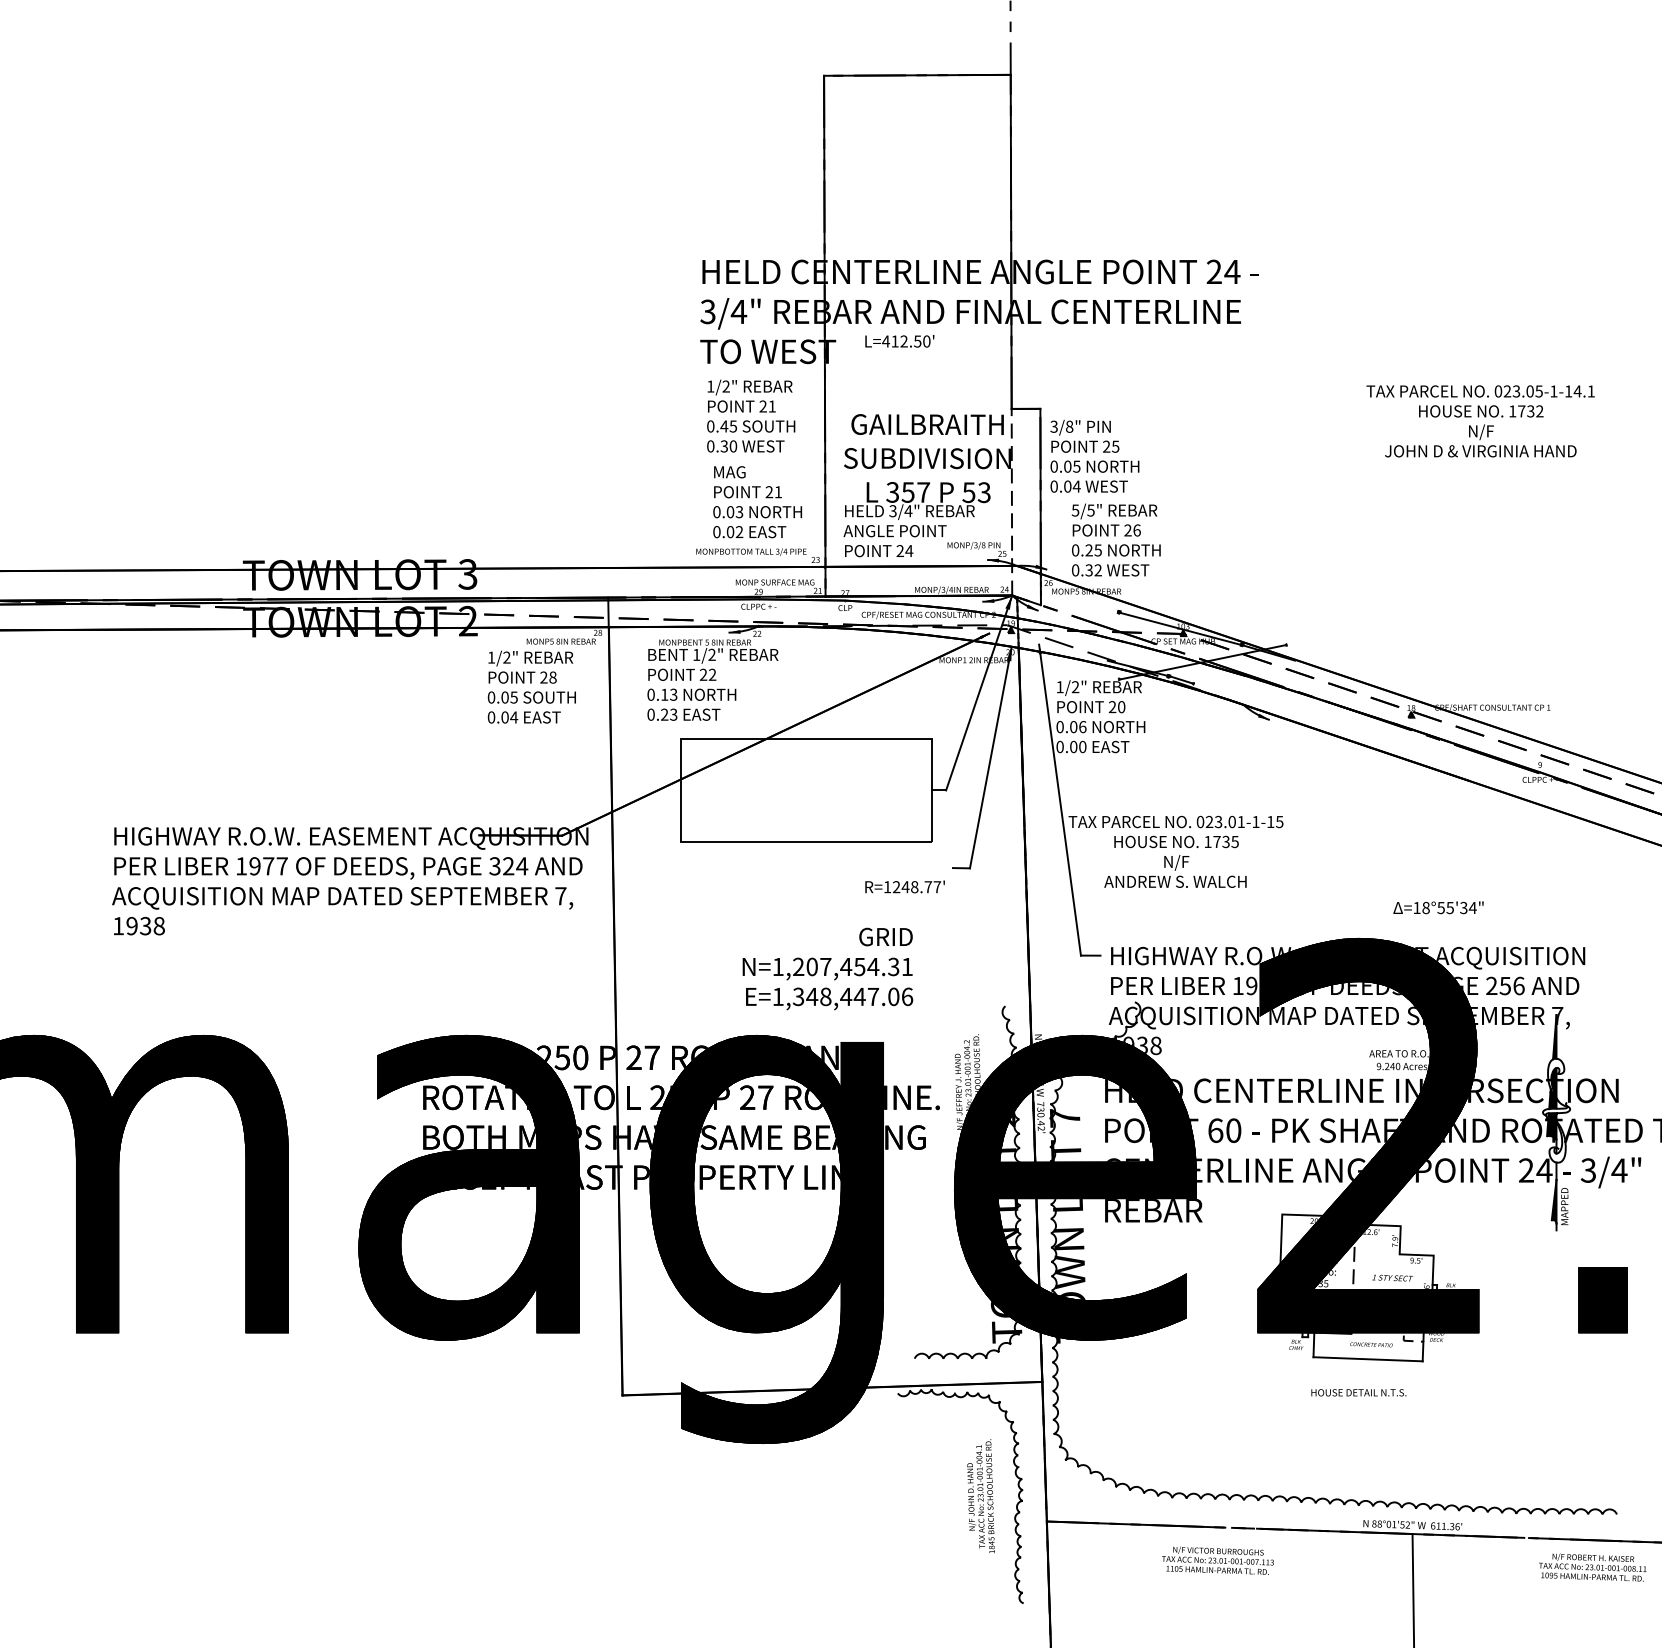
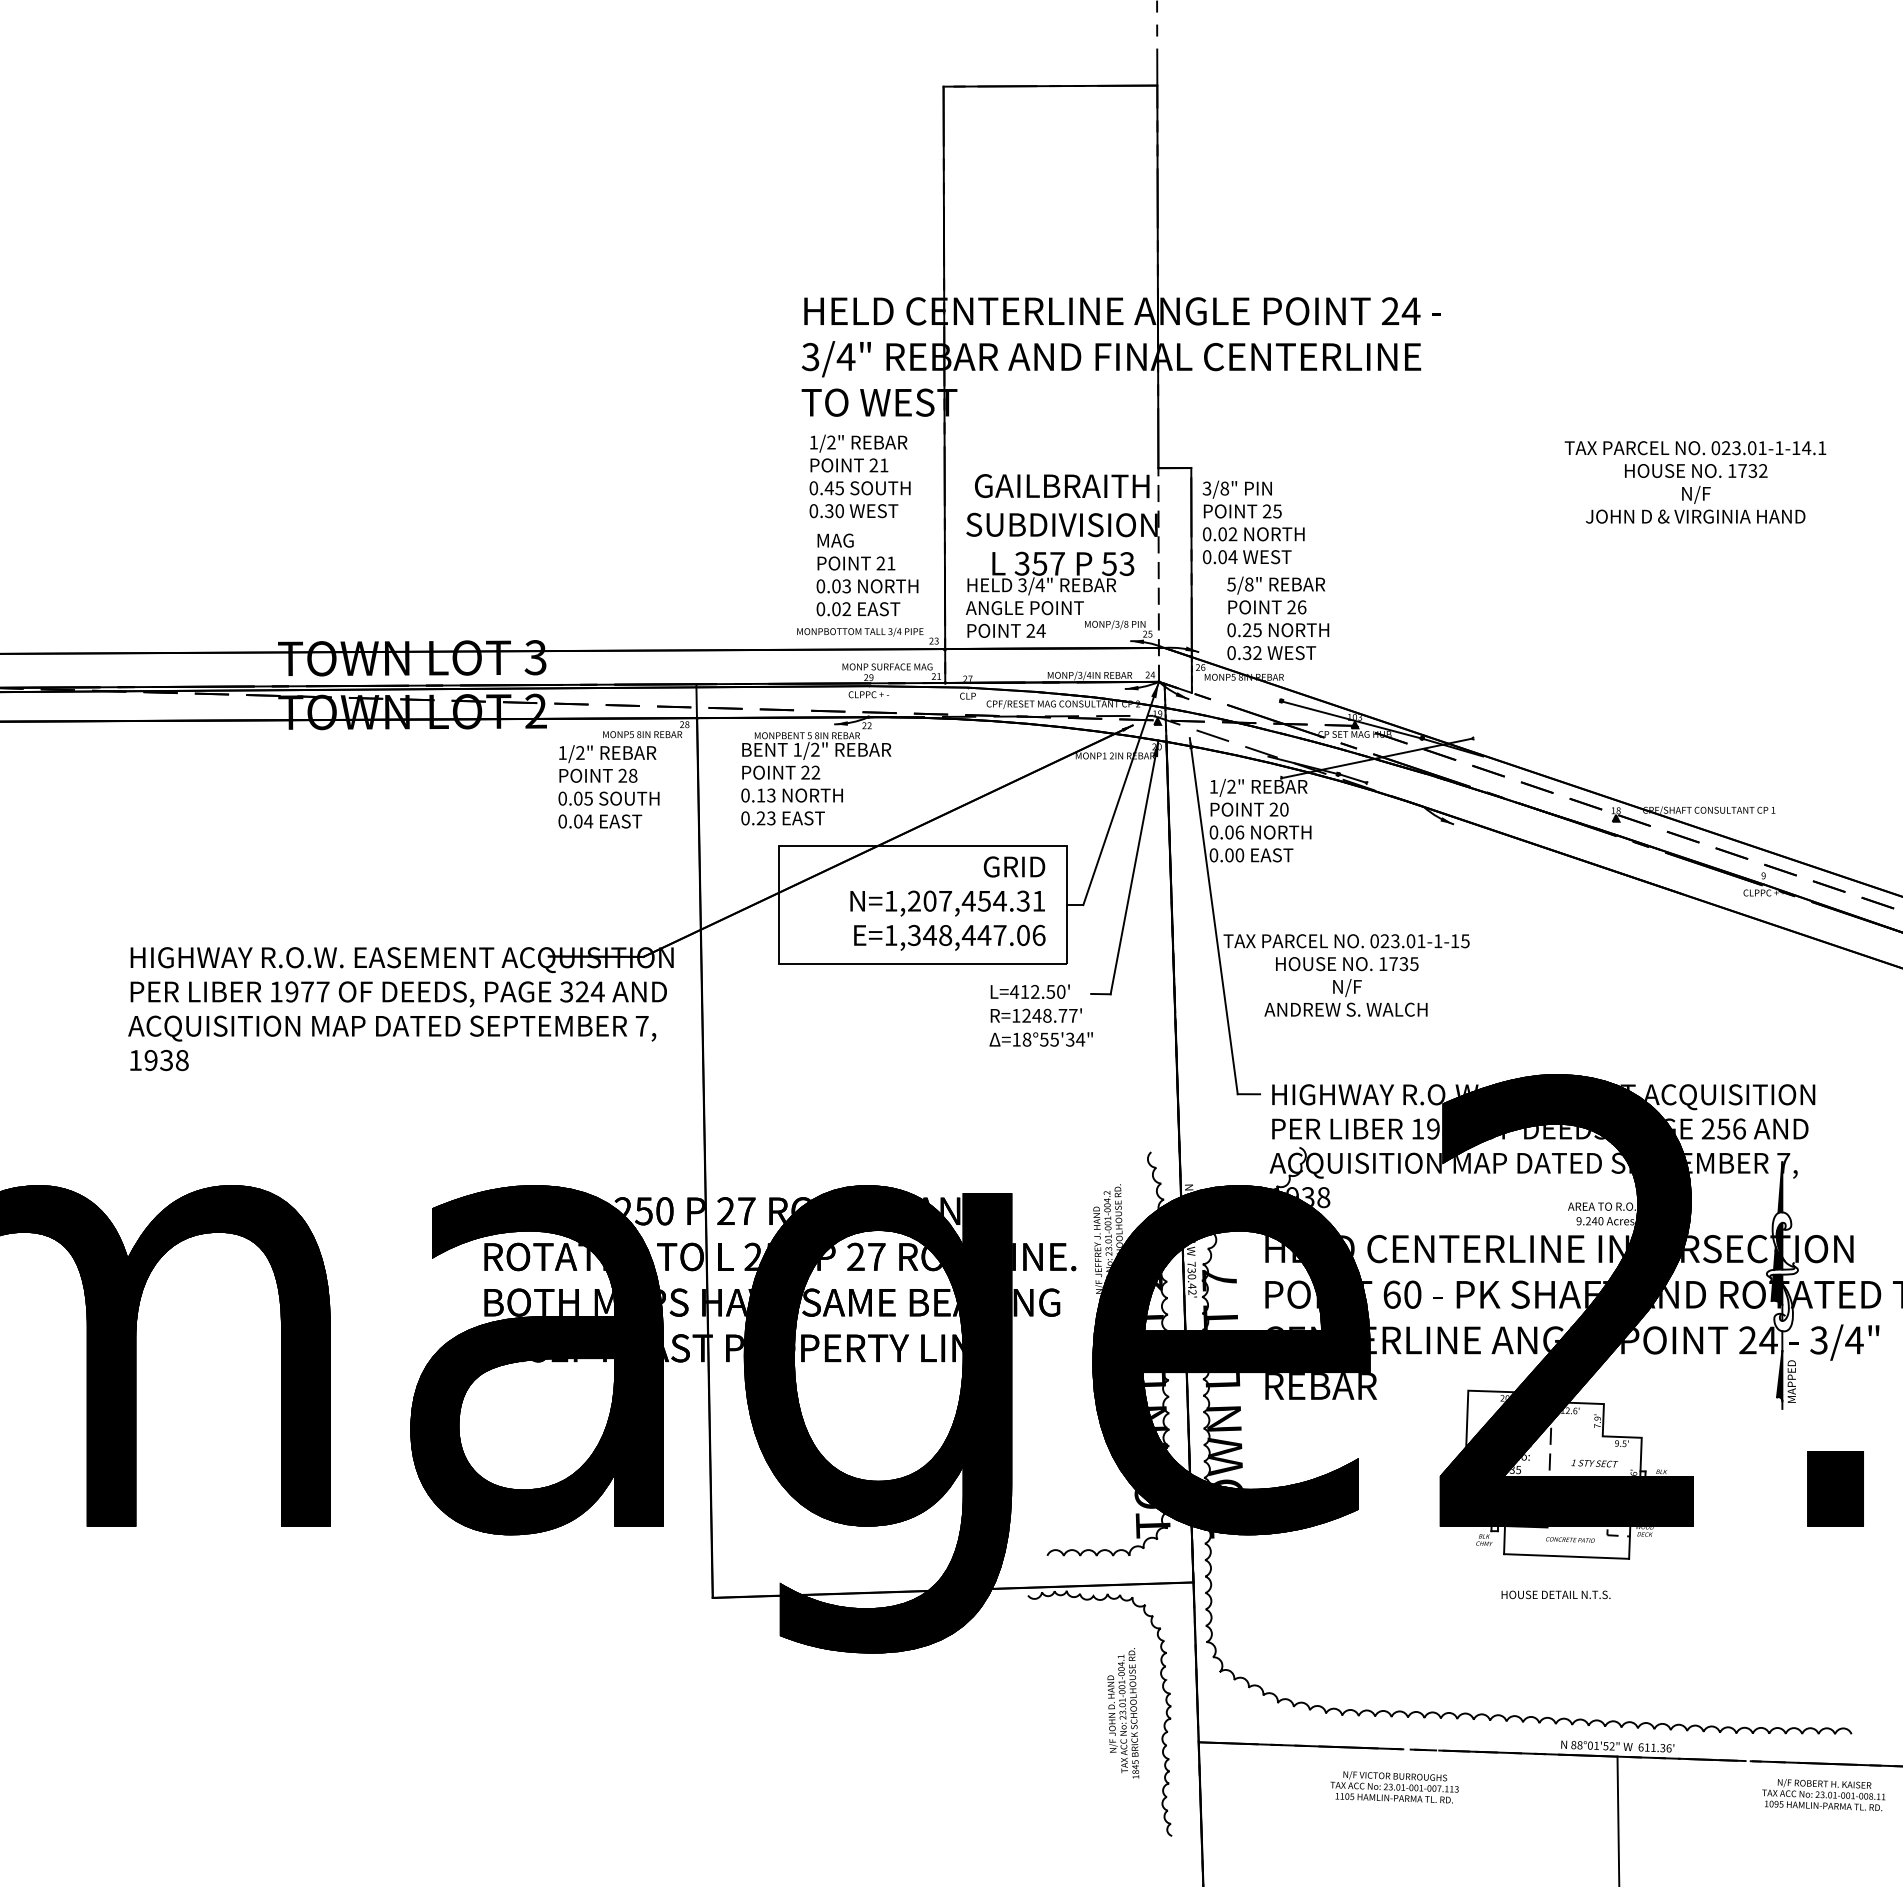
text: (899, 341) -> (1029, 991), moved
text: (1539, 391) -> (1762, 448), 023.05-1-14.1 -> 023.01-1-14.1
text: (1076, 466) -> (1232, 534), 0.05 -> 0.02
text: (1090, 510) -> (1248, 584), 5/5" -> 5/8"
text: (1437, 907) -> (1040, 1039), moved
text: (827, 968) -> (947, 903), moved

